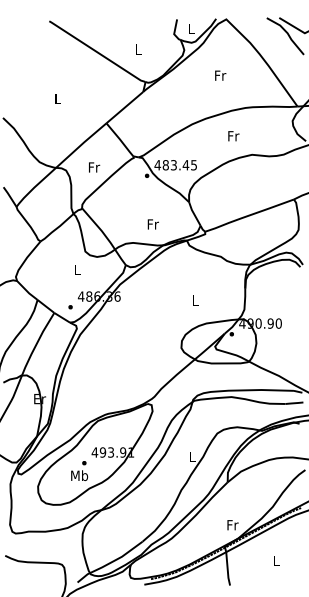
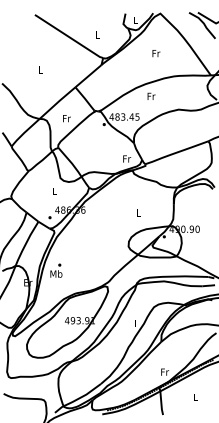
text: (233, 136) -> (151, 96), moved
text: (152, 224) -> (126, 159), moved
text: (79, 471) -> (56, 271), moved

